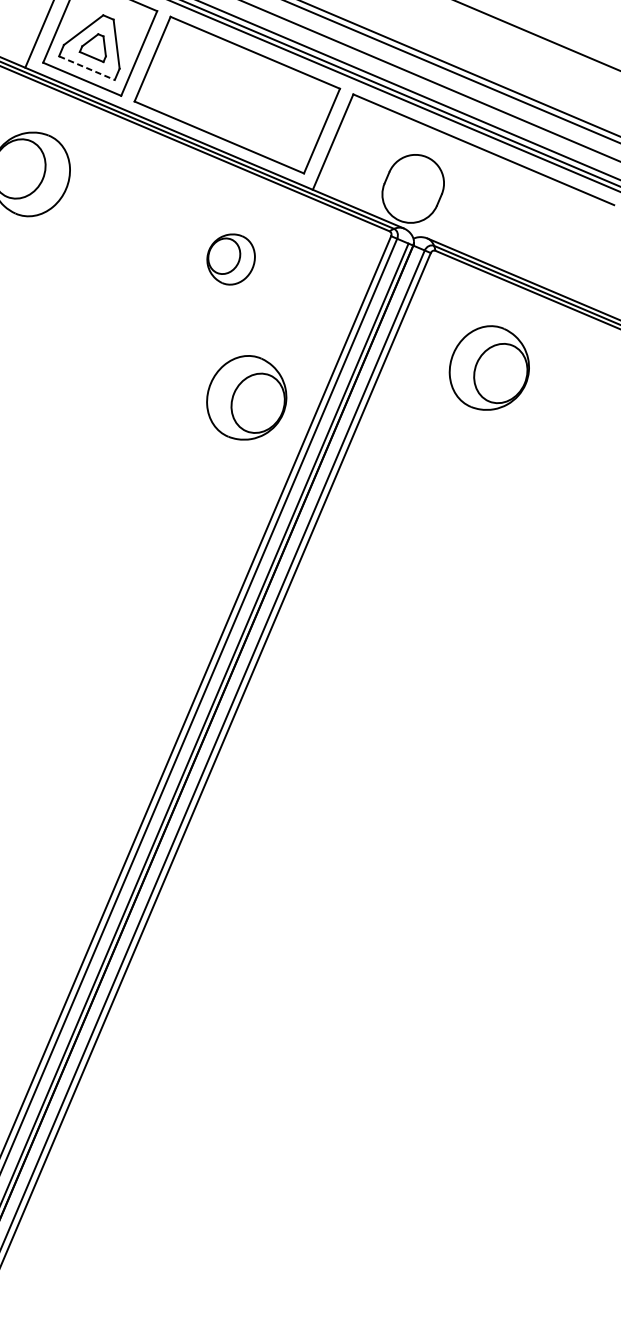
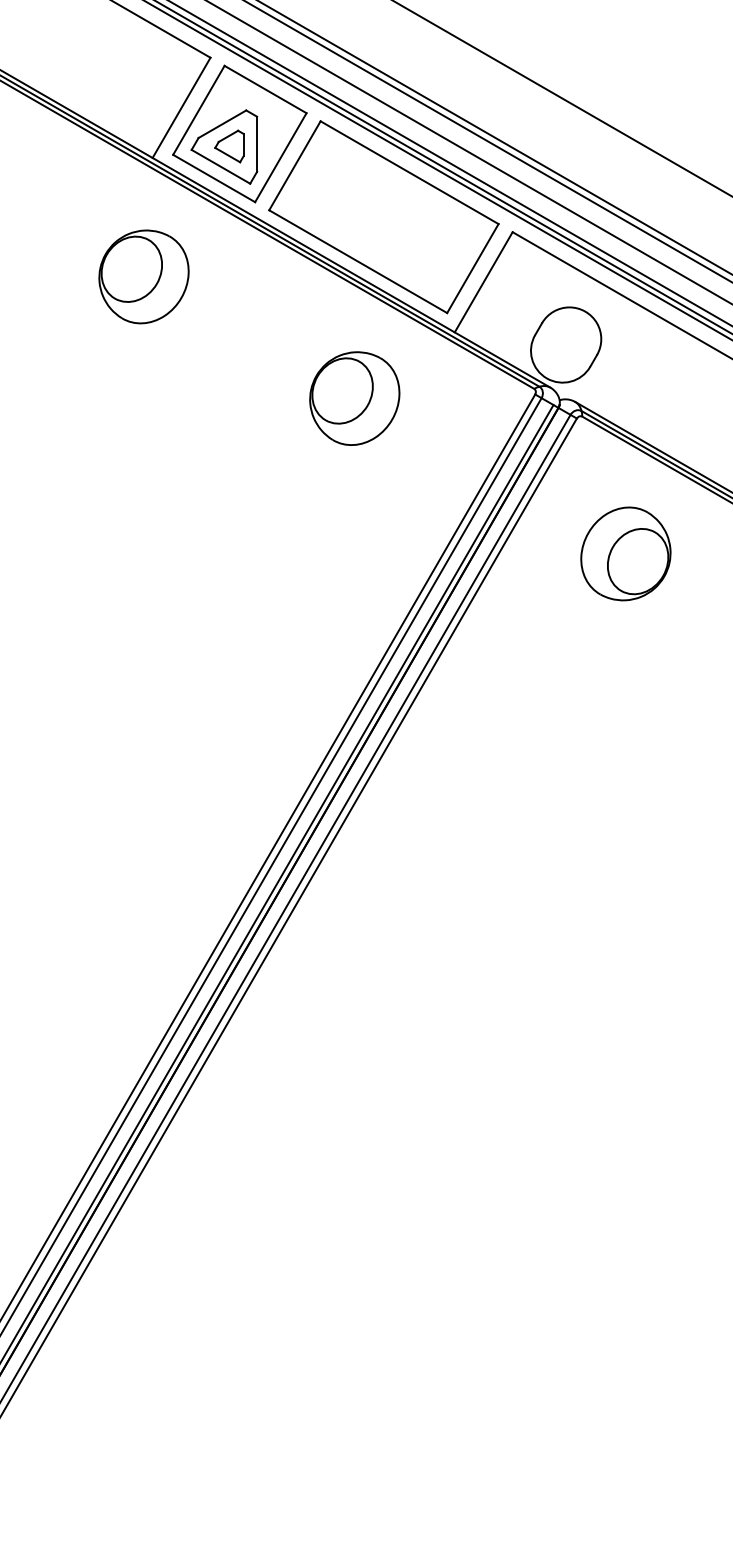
line: (86, 67) -> (220, 166), dashed -> solid
part: (230, 259) -> (354, 398), size x1.67
part: (246, 397) -> (352, 553), removed

